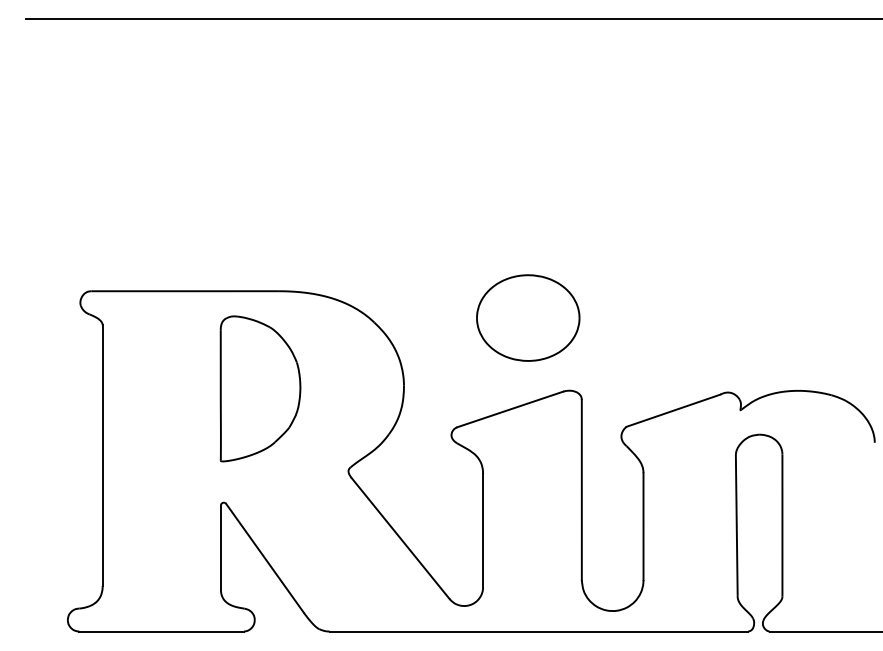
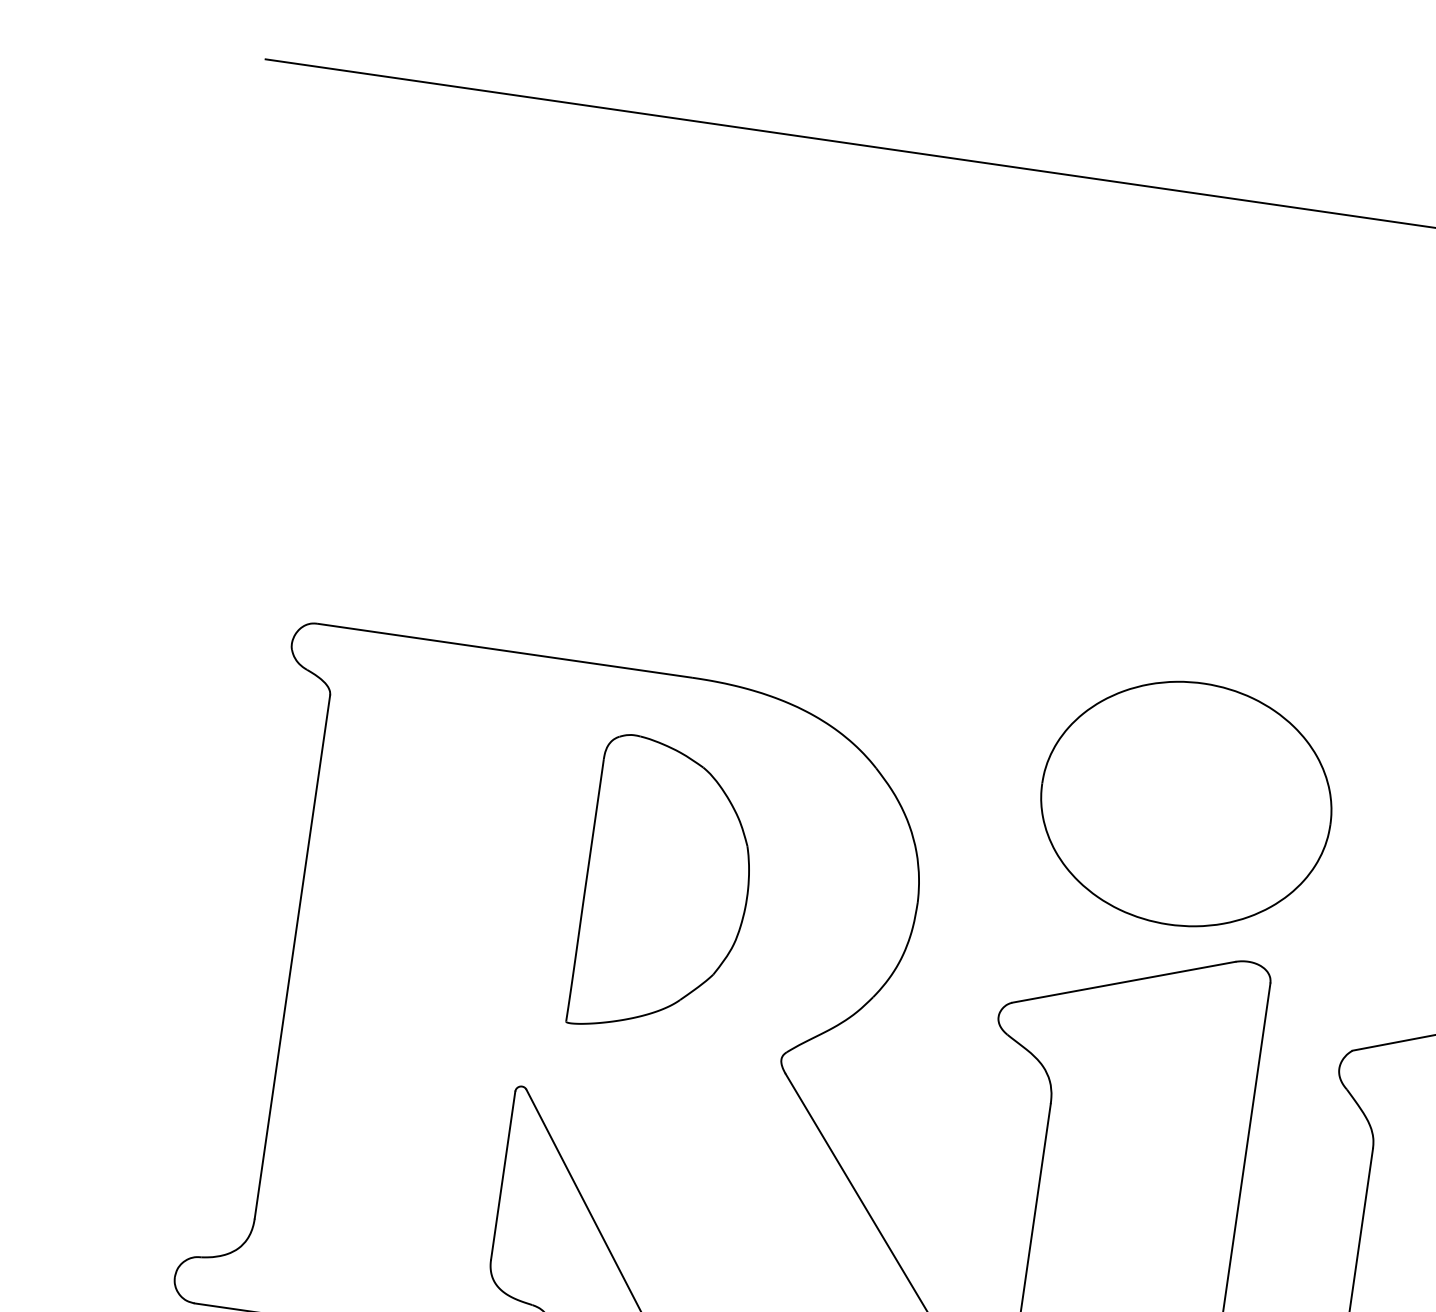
part: (528, 317) -> (1187, 802), size x1.4
part: (260, 388) -> (666, 887), moved

